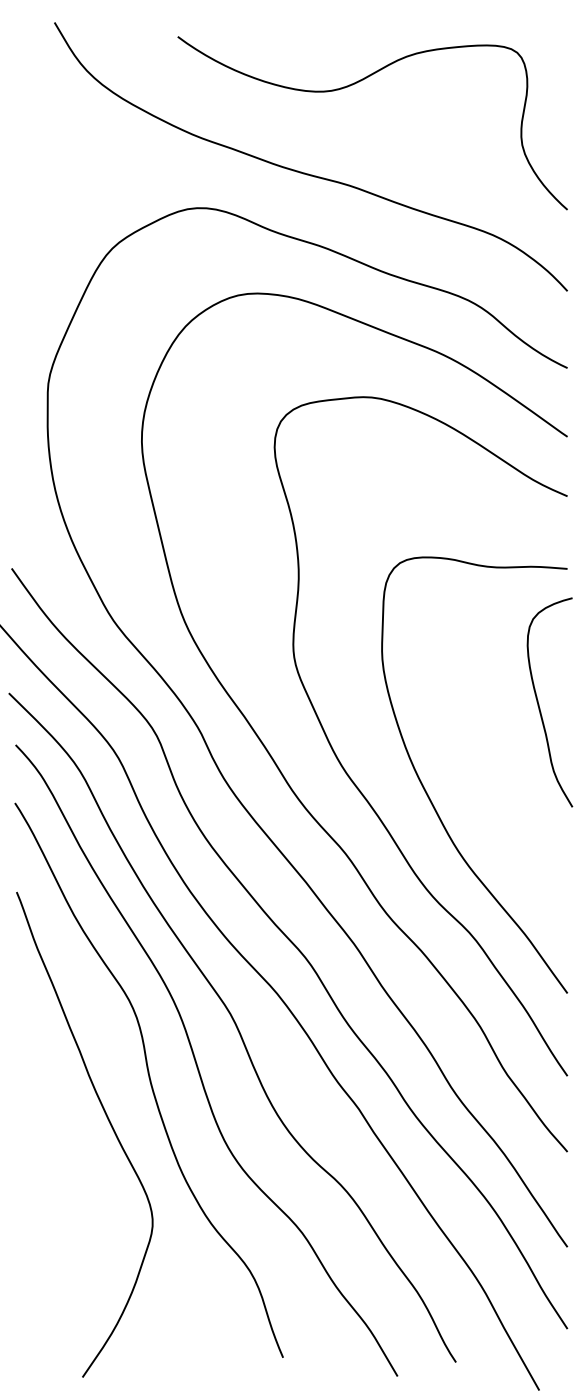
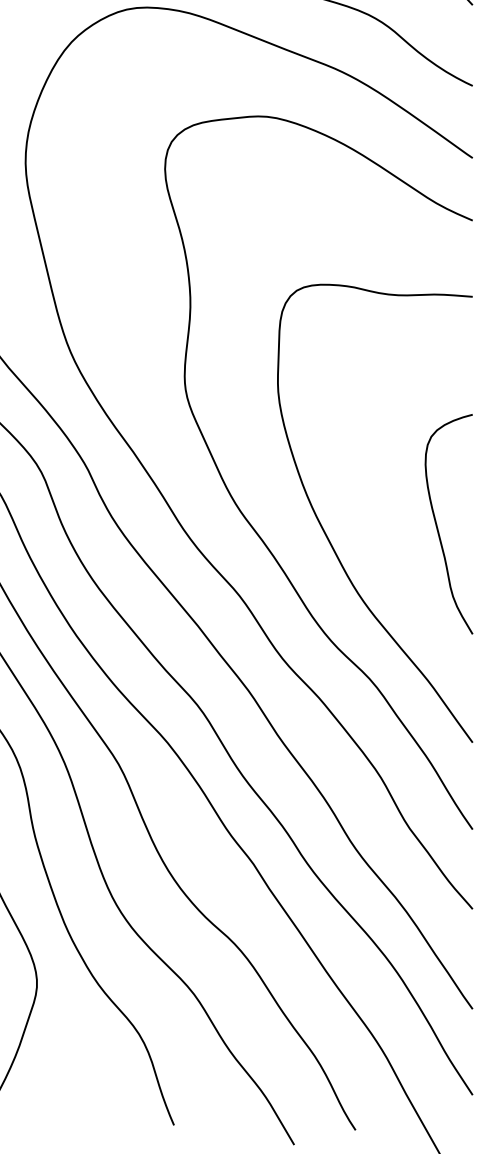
curve: (539, 704) -> (438, 526), moved

